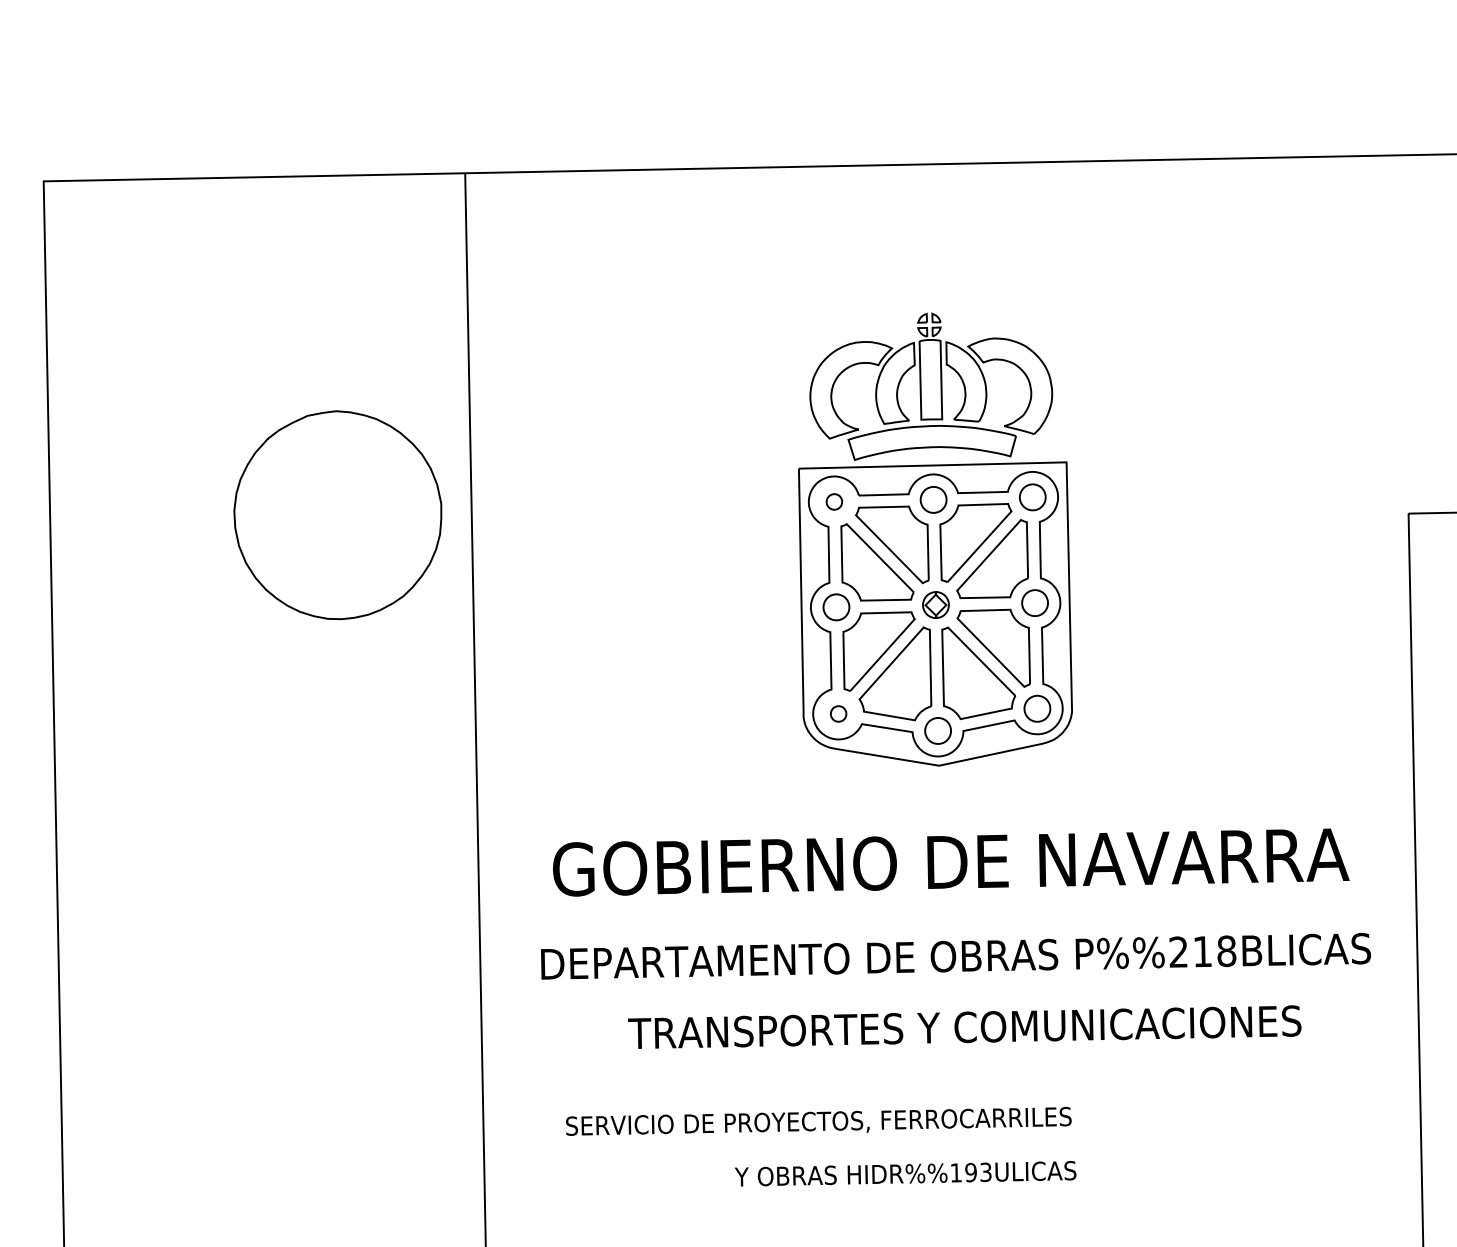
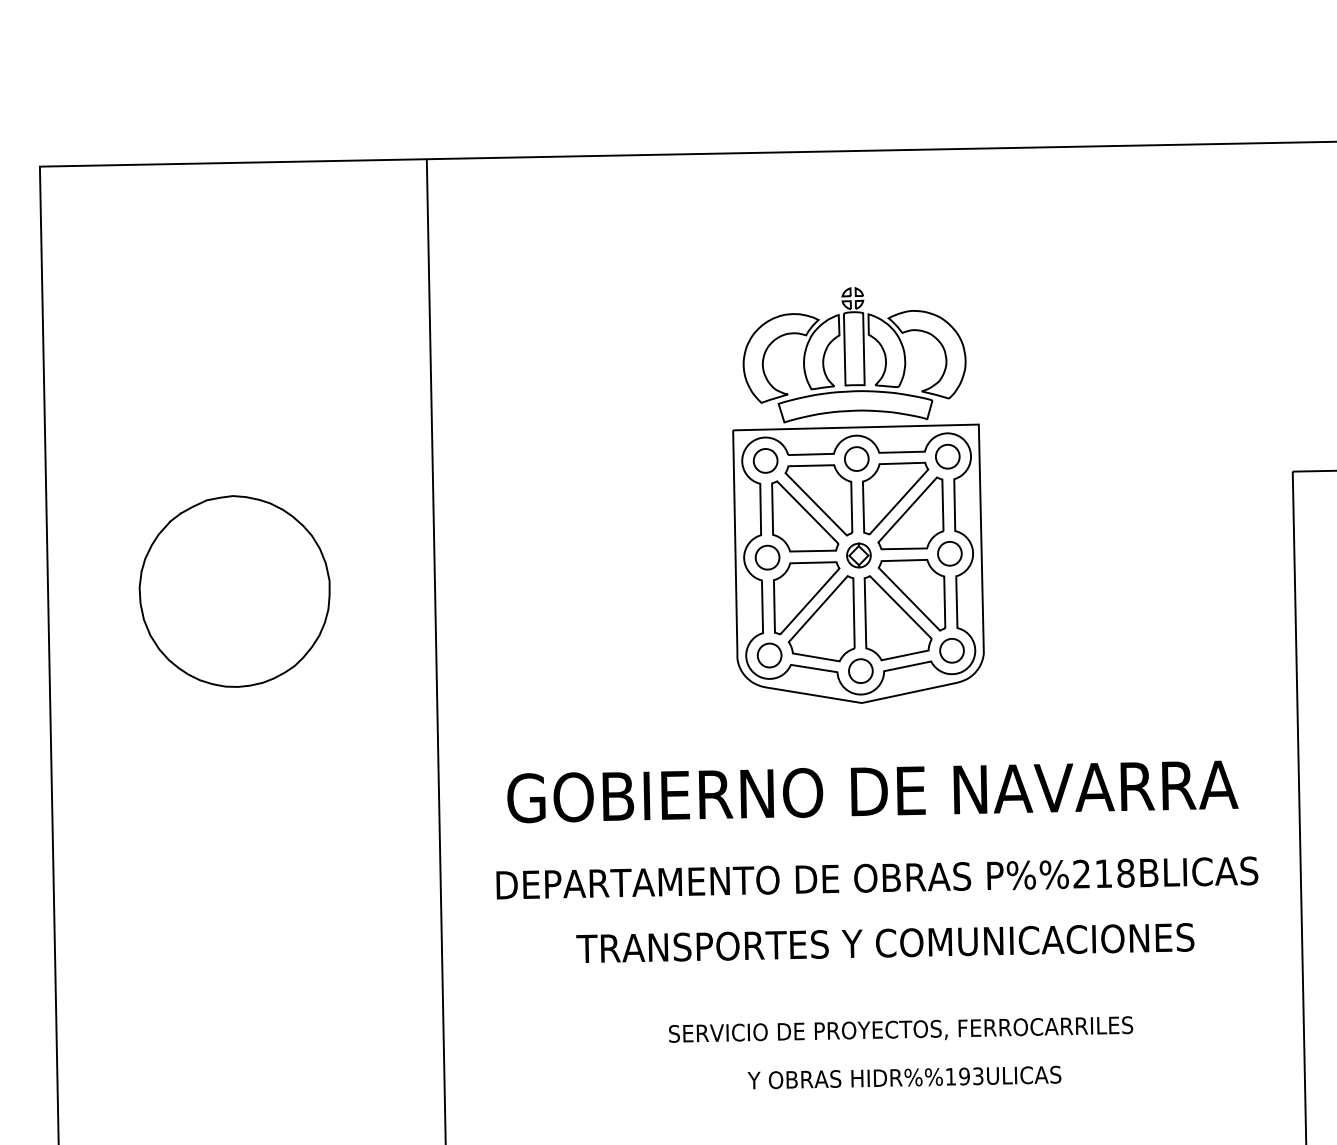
part: (834, 501) -> (765, 460), size x1.67
part: (337, 515) -> (234, 591), moved
part: (838, 713) -> (769, 655), size x1.67
text: (818, 1121) -> (900, 1029), moved
text: (905, 1173) -> (904, 1077), moved

